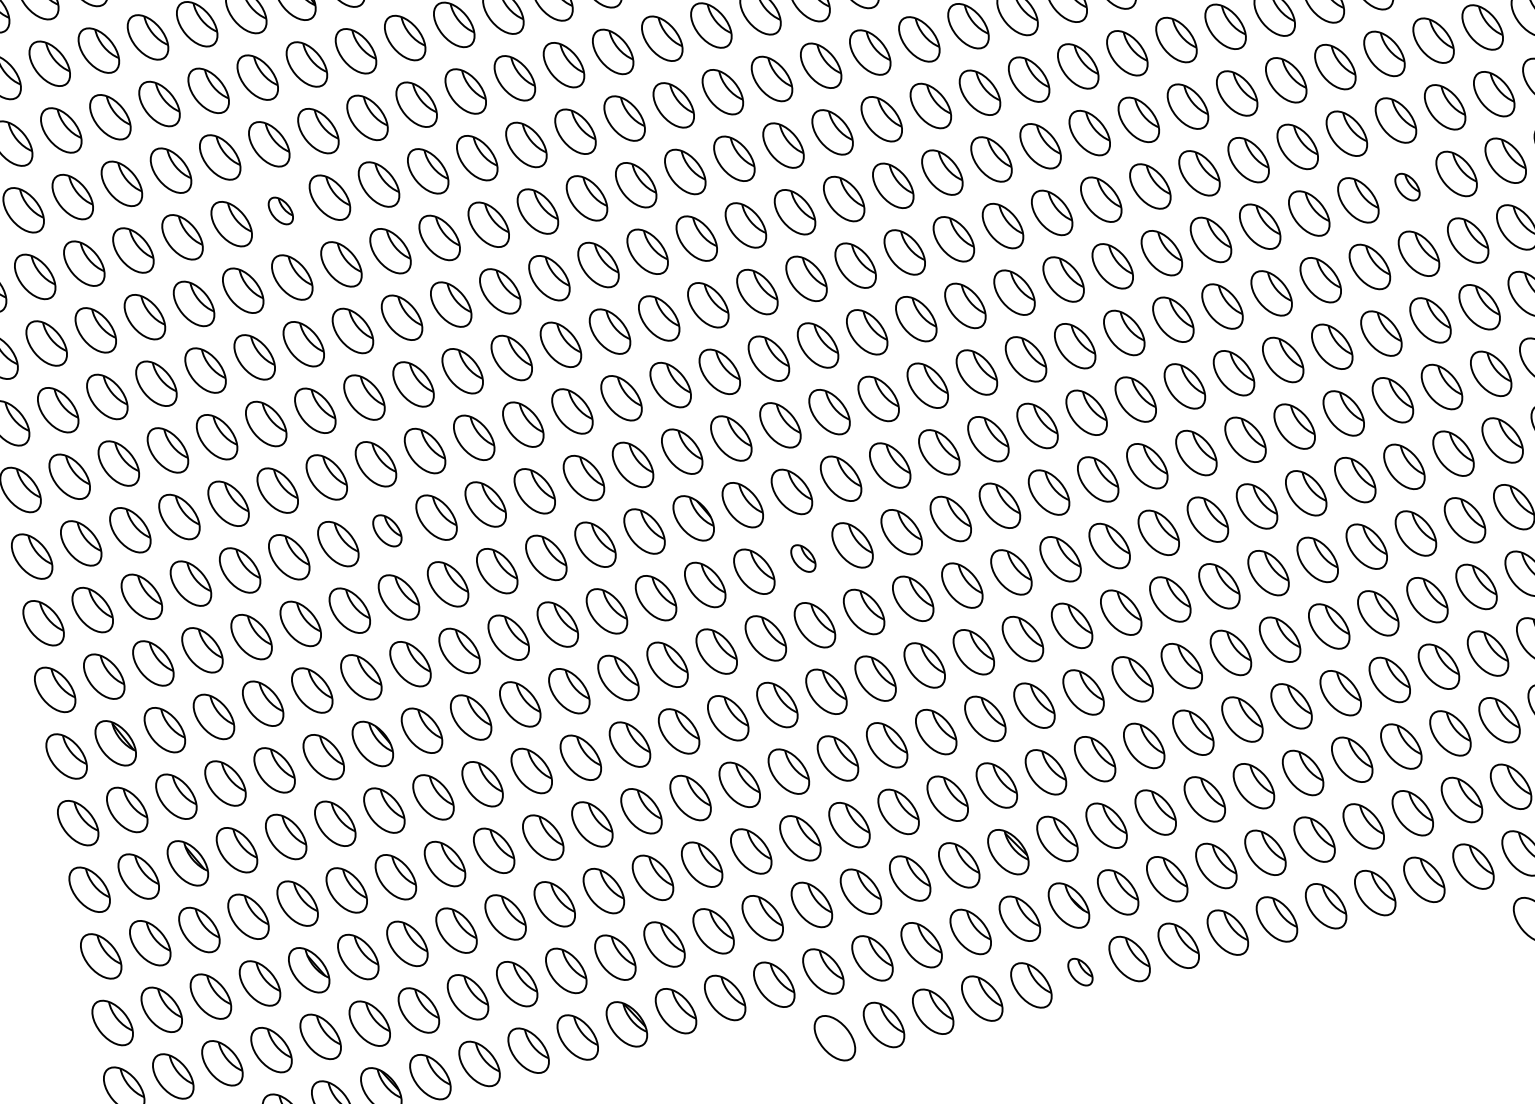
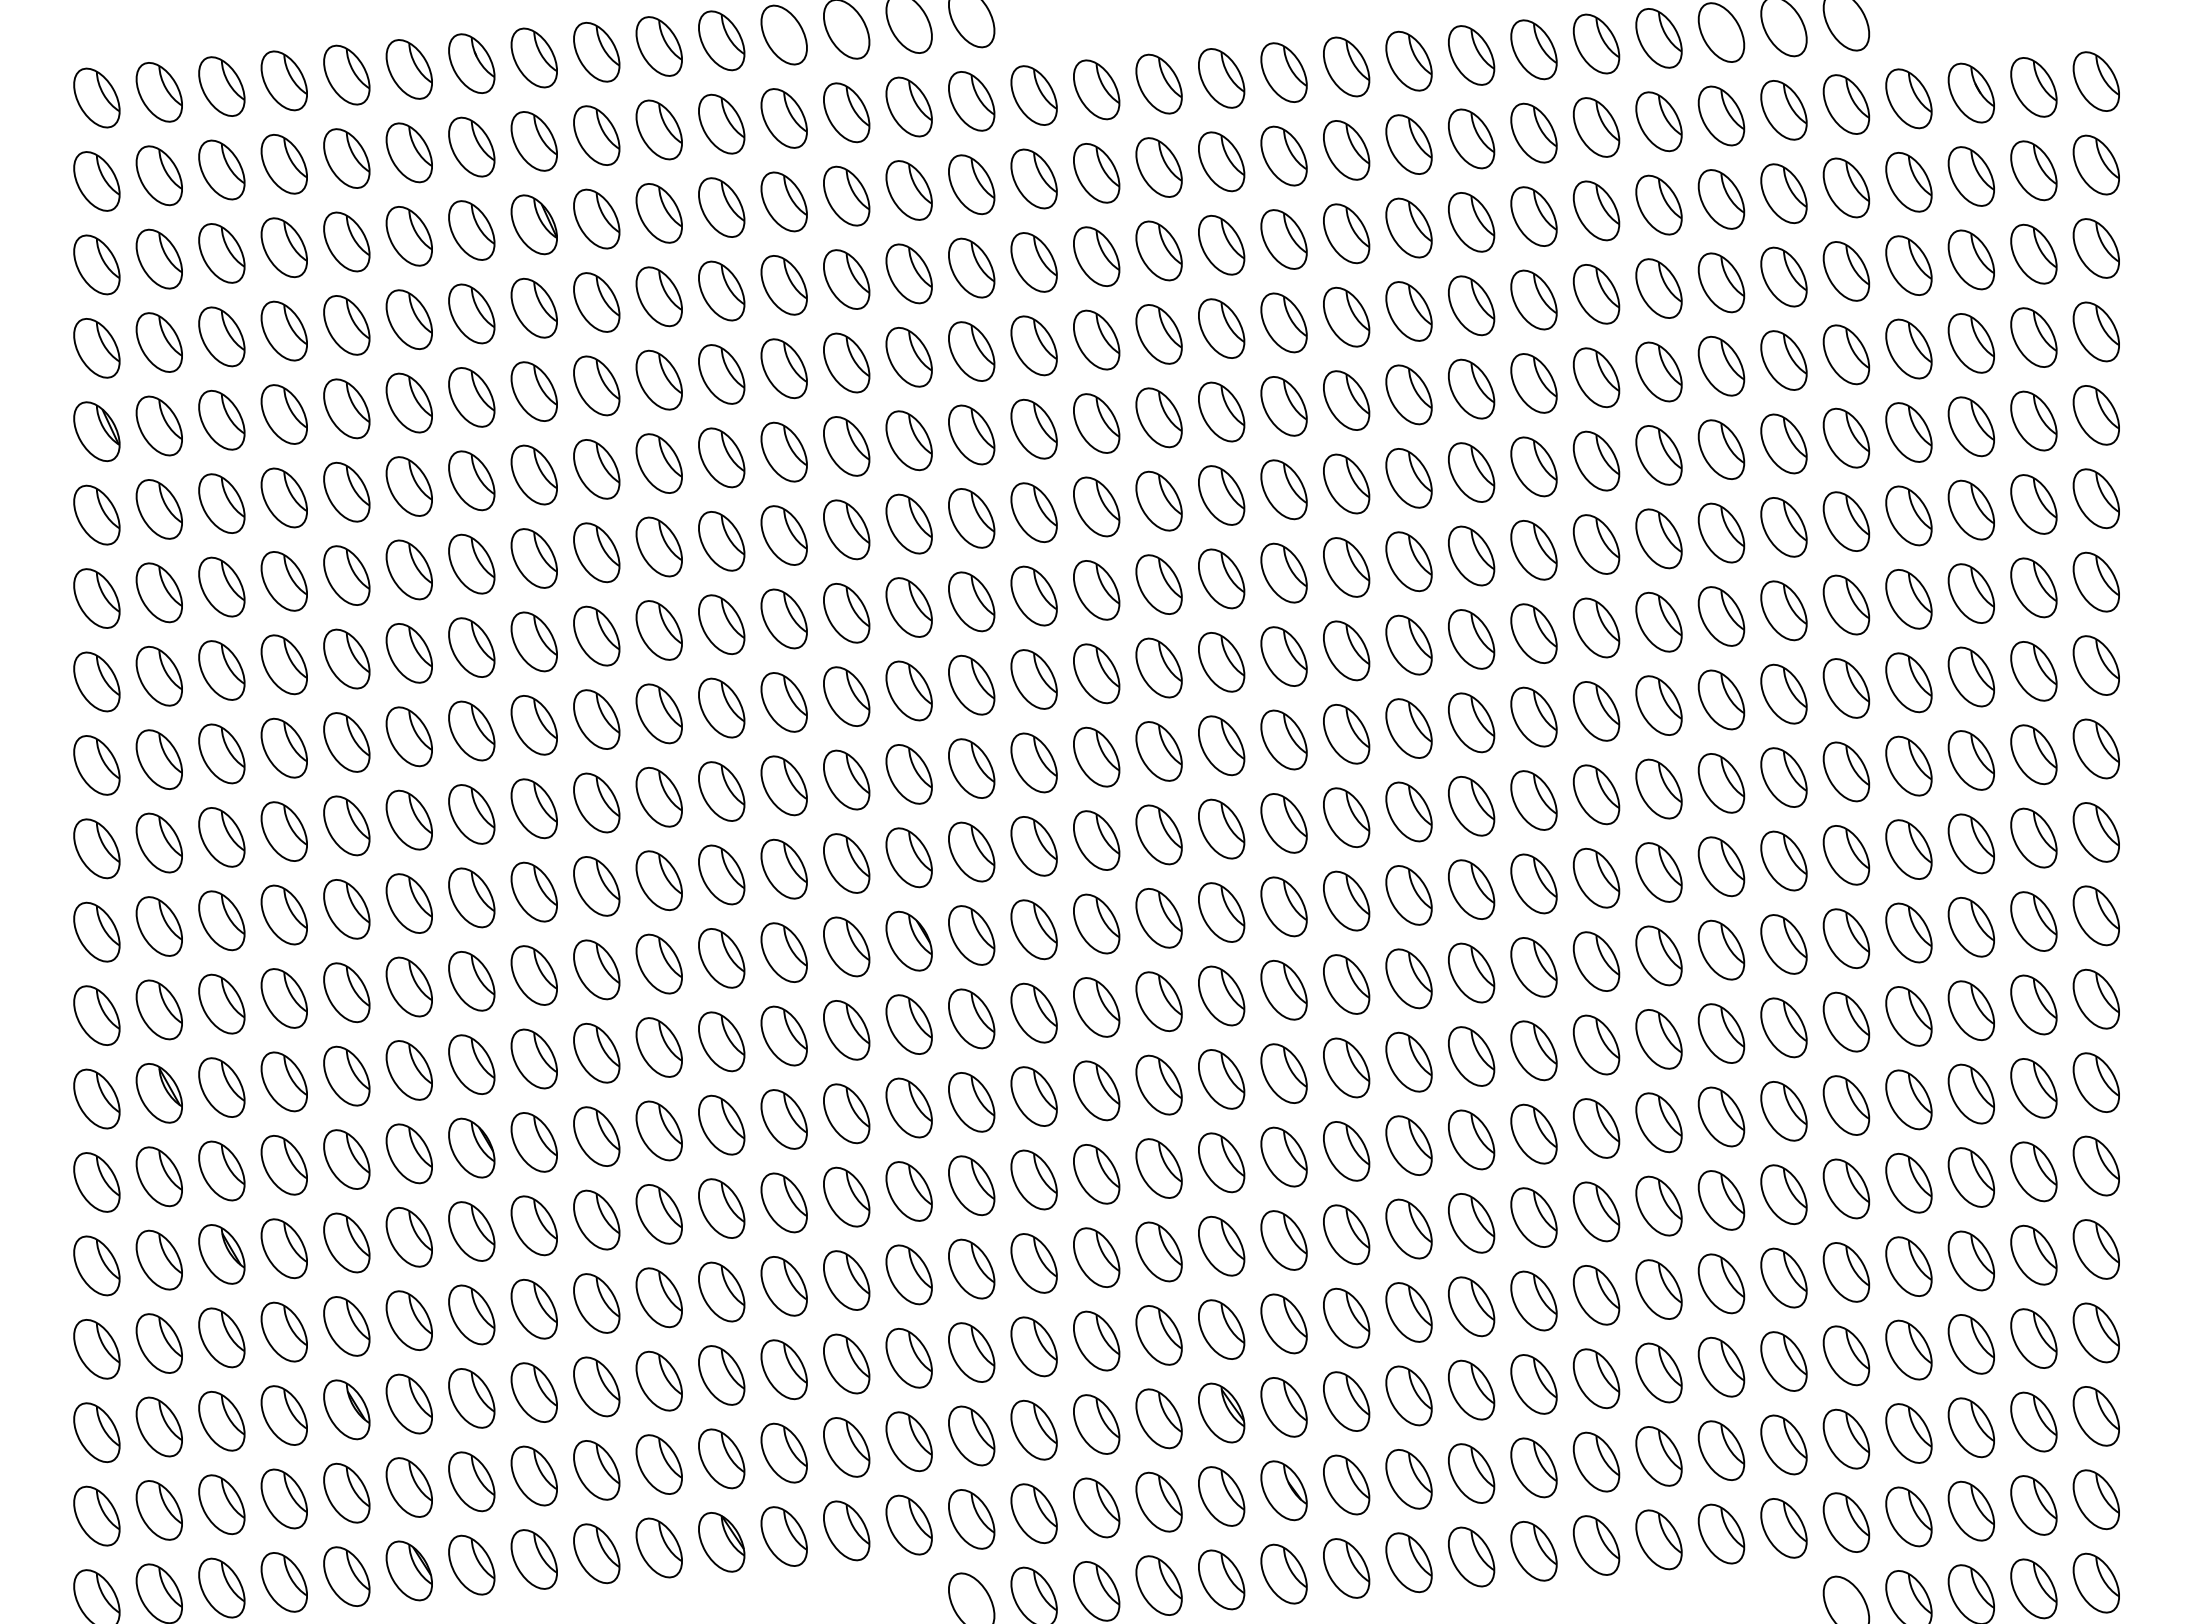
part: (1407, 187) -> (1846, 688), size x1.67
part: (280, 210) -> (471, 480), size x1.67
part: (386, 530) -> (533, 891), size x1.43
part: (802, 558) -> (1033, 1012), size x1.67
part: (1079, 971) -> (1283, 1573), size x1.67

